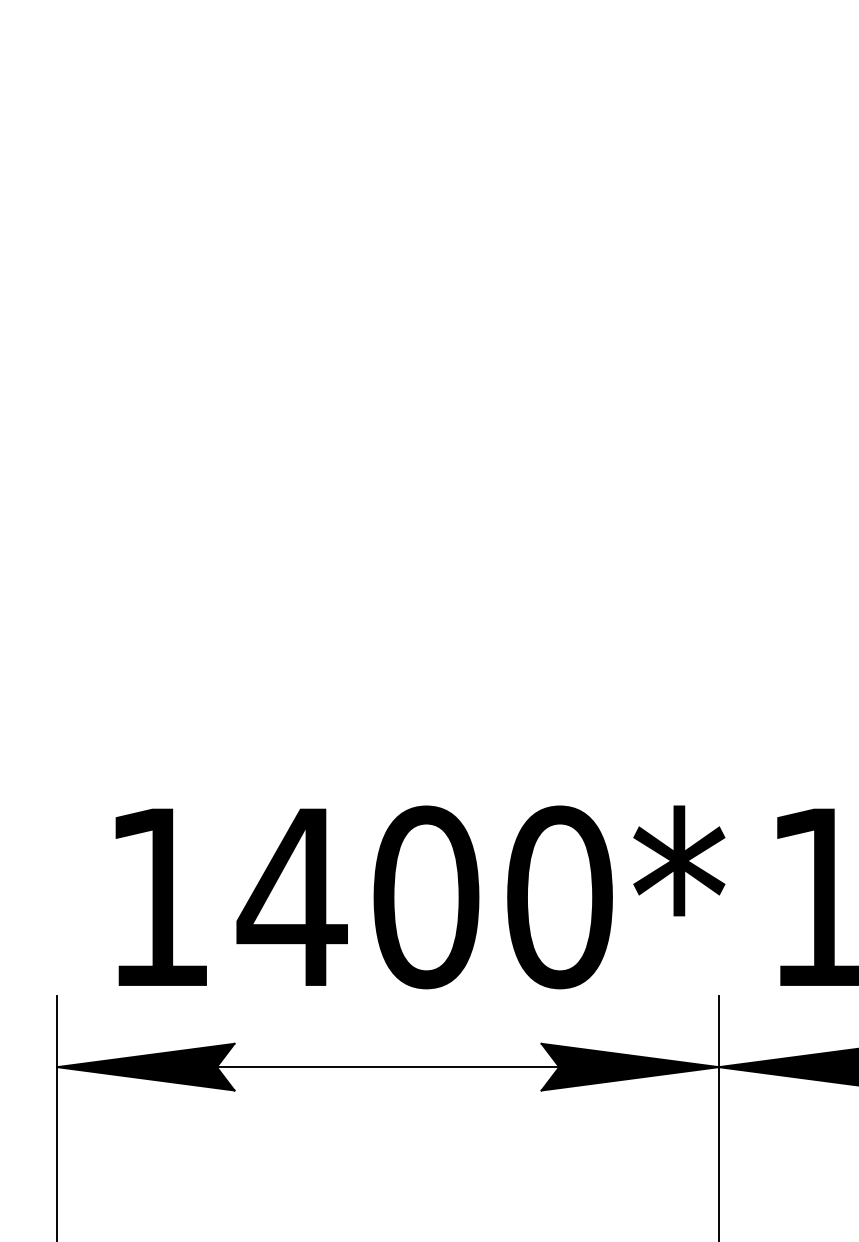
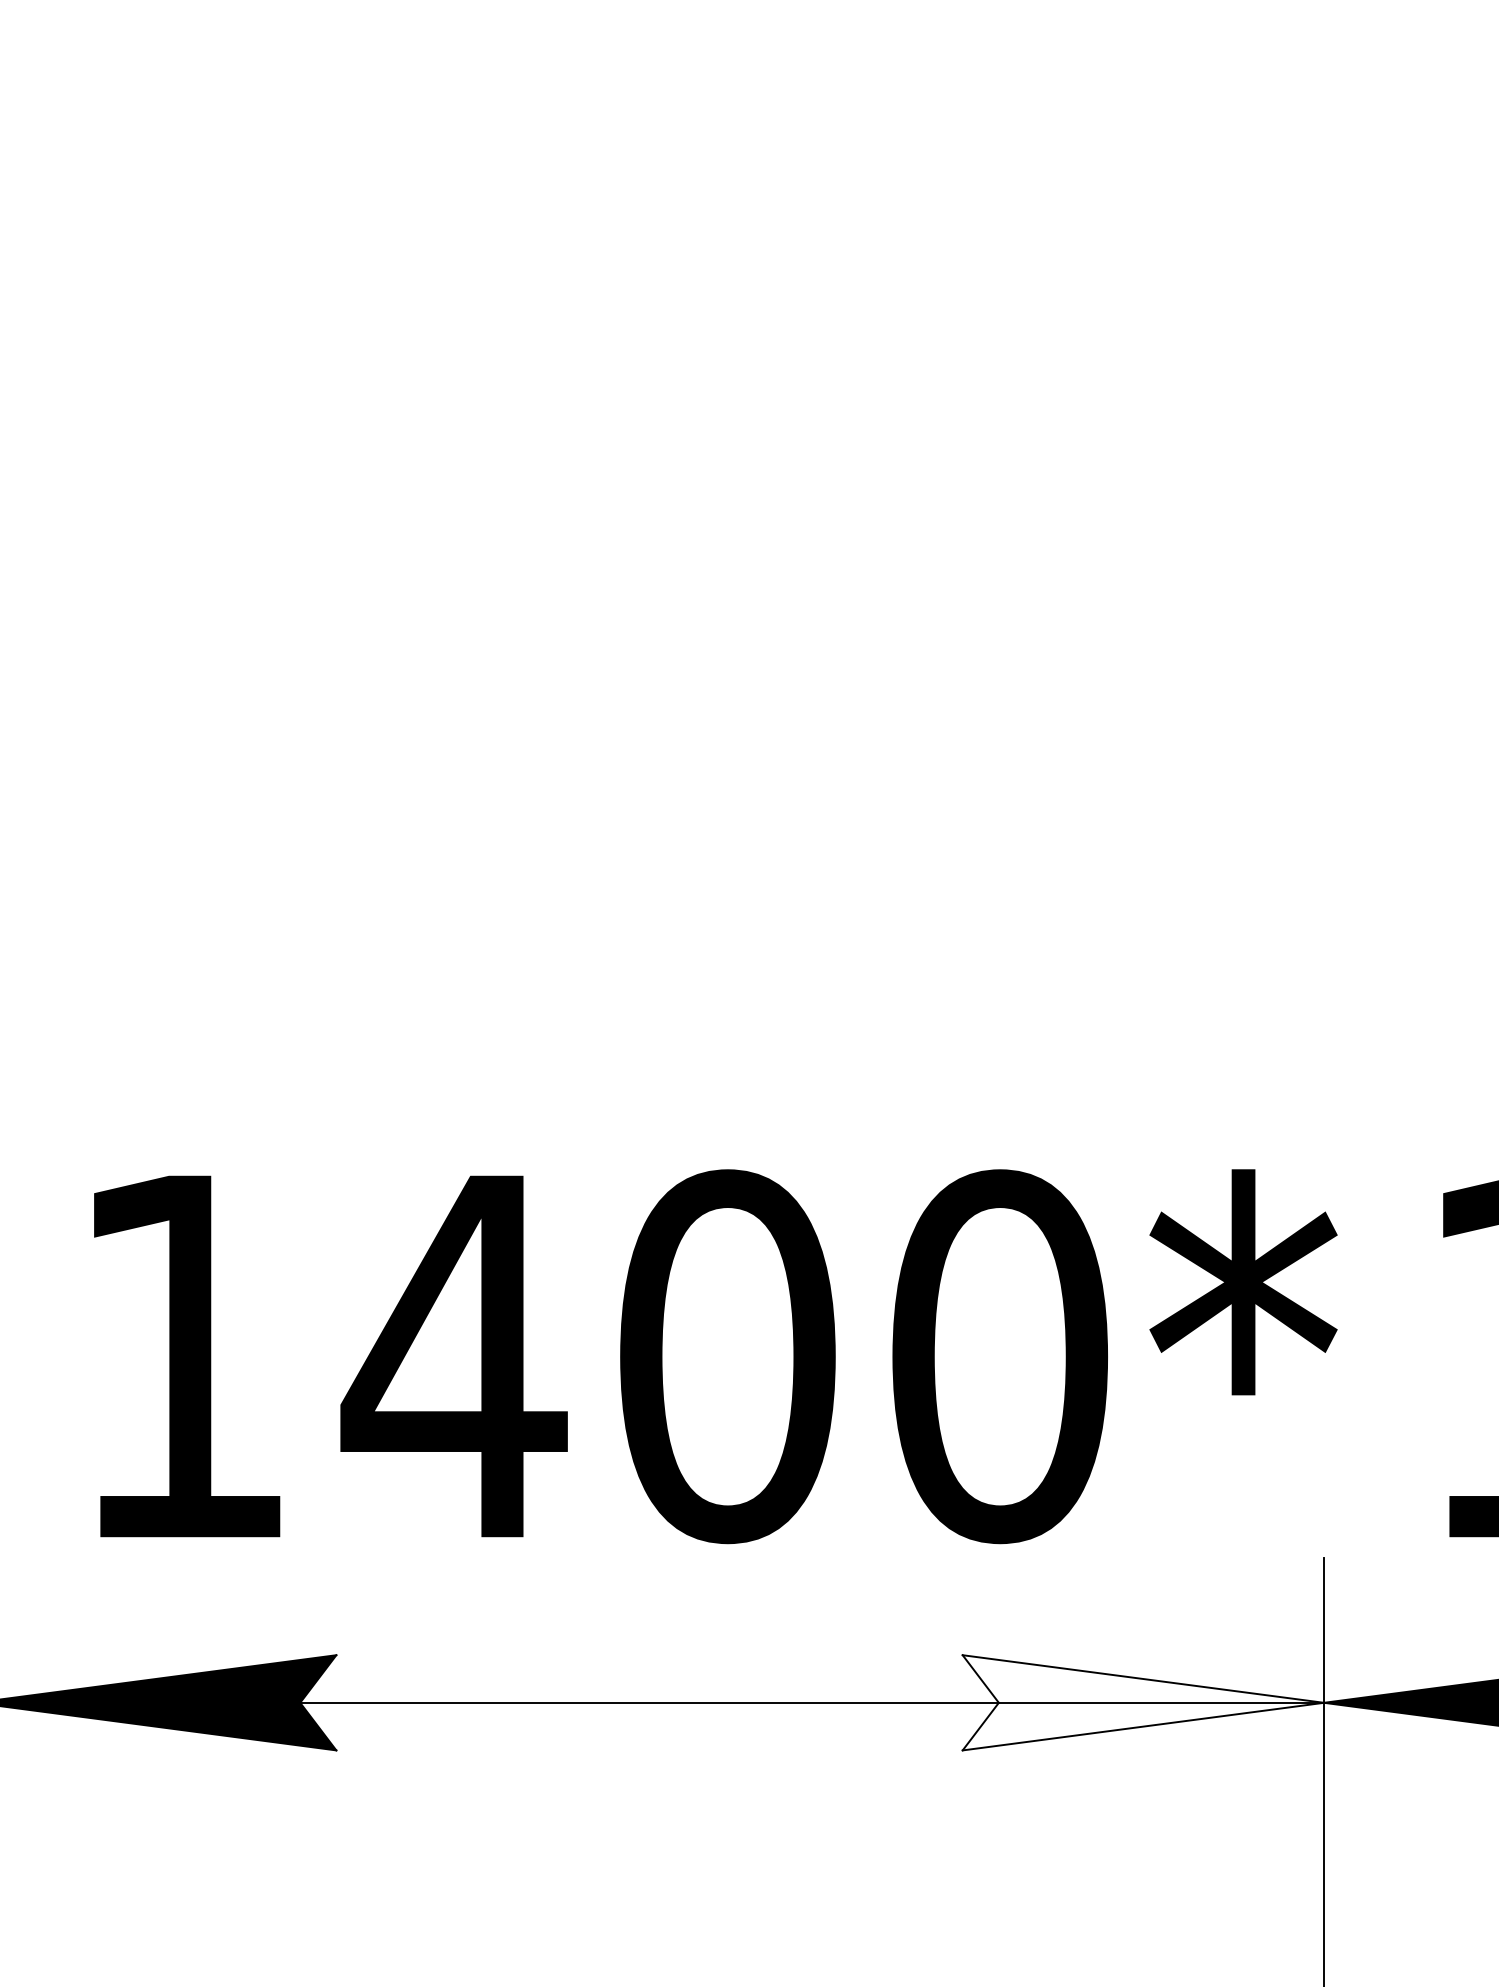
fill: (629, 1066) -> (1141, 1701), removed

